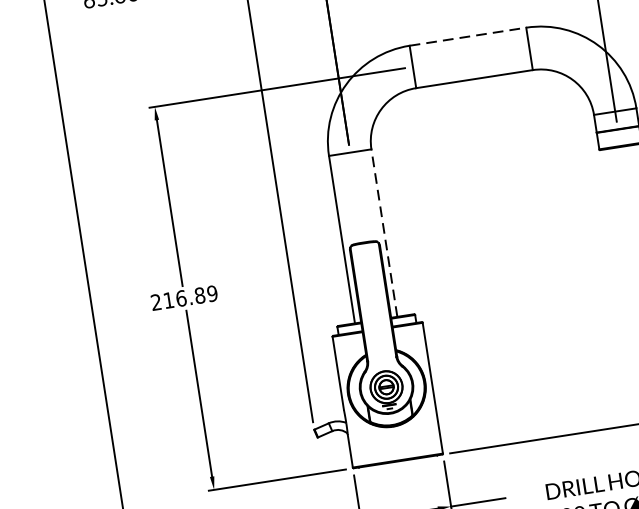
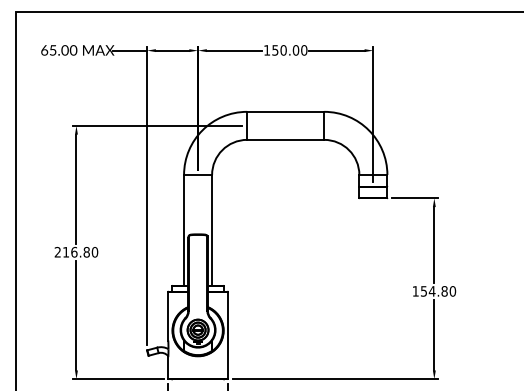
line: (467, 36) -> (285, 111), dashed -> solid
line: (384, 231) -> (212, 229), dashed -> solid
text: (211, 294) -> (94, 252), 216.89 -> 216.80

